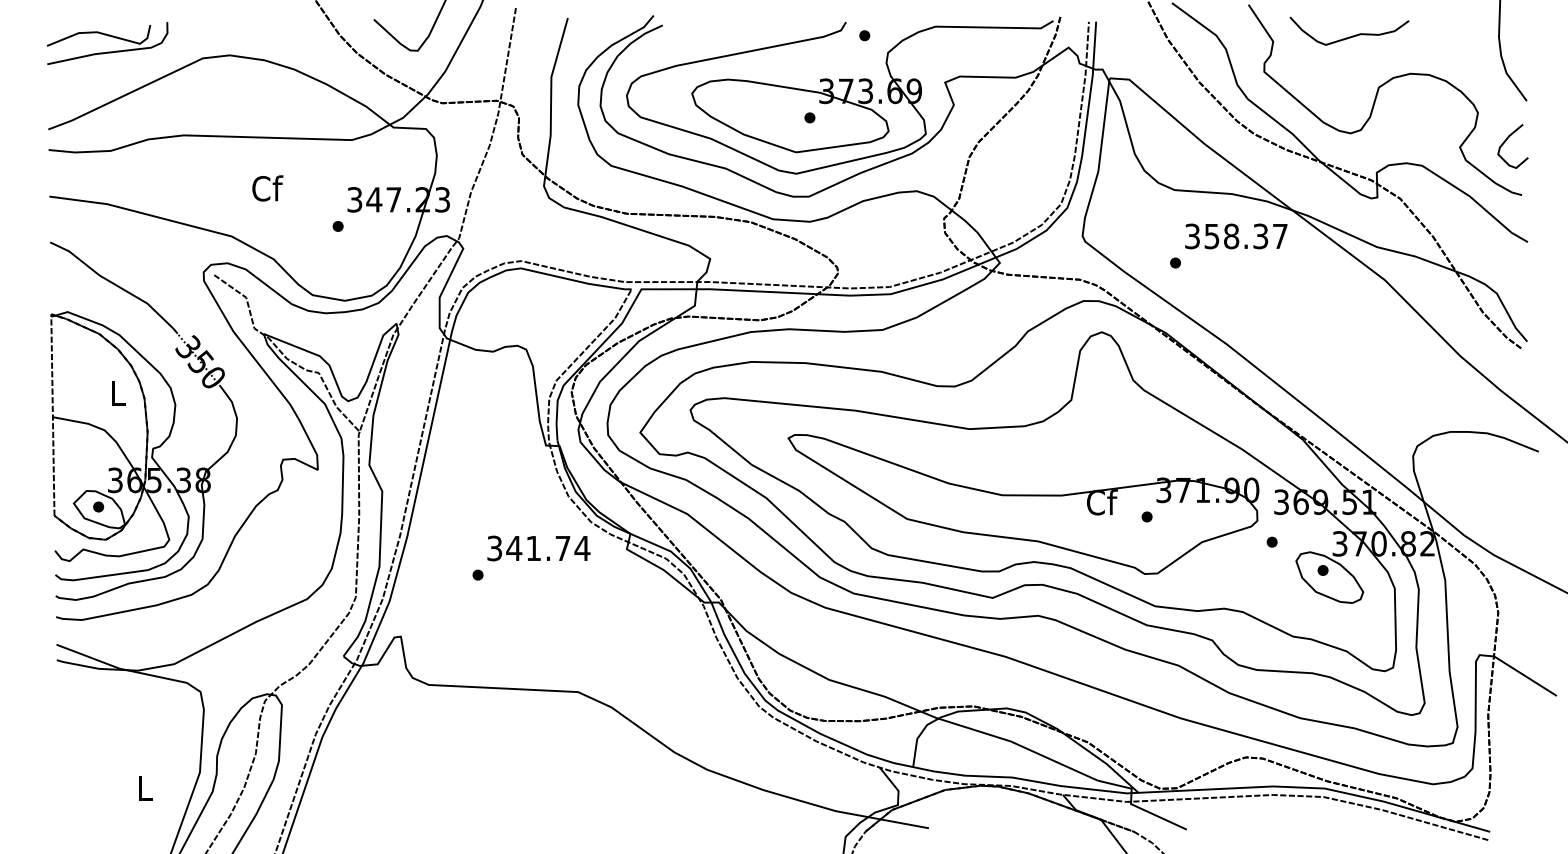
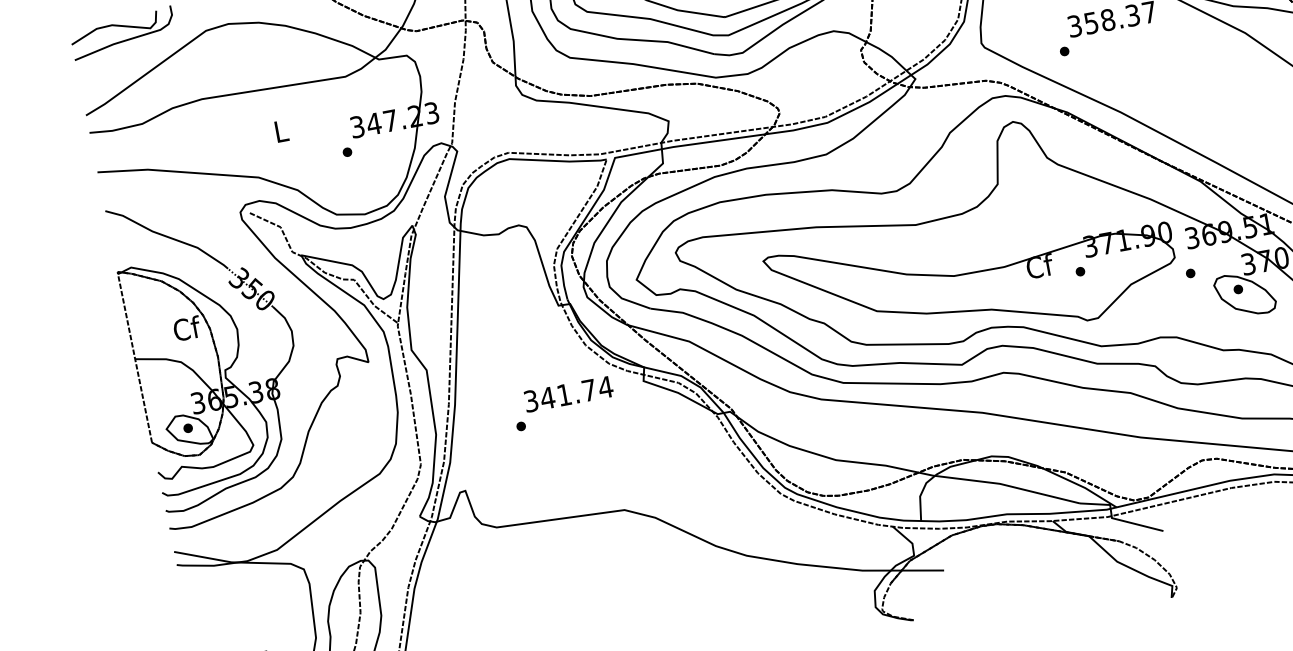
text: (267, 188) -> (281, 131), Cf -> L
text: (118, 393) -> (187, 328), L -> Cf

